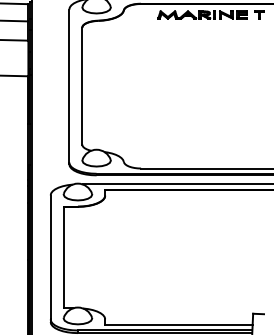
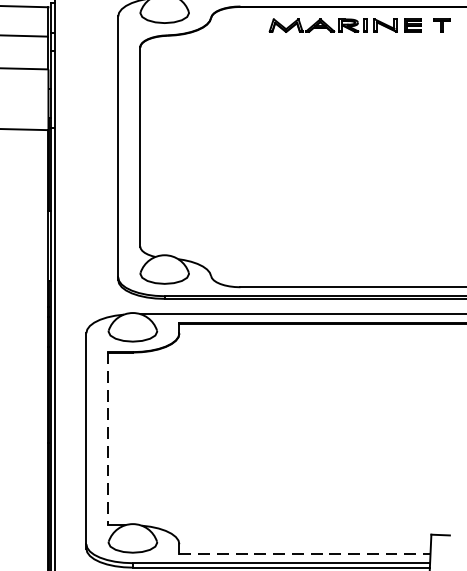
line: (63, 257) -> (108, 438), solid -> dashed
line: (178, 325) -> (304, 554), solid -> dashed

